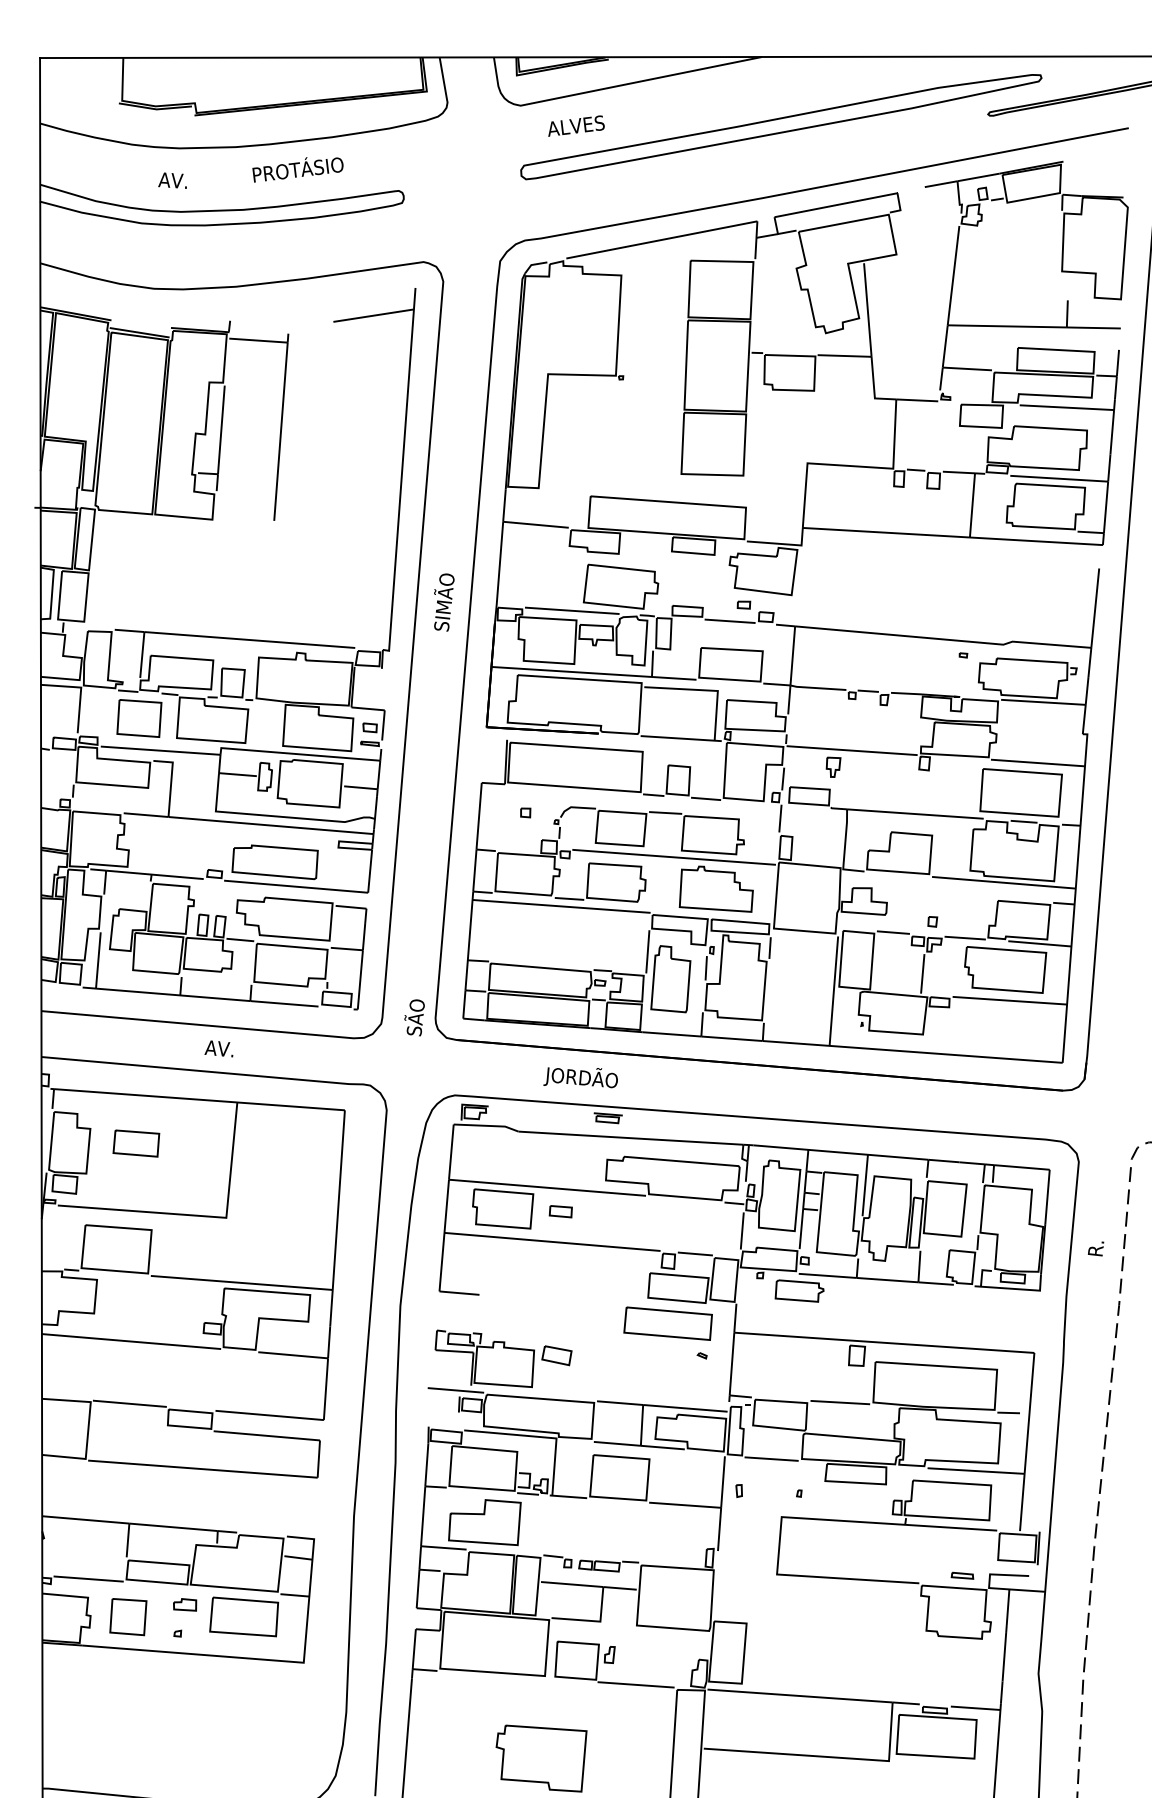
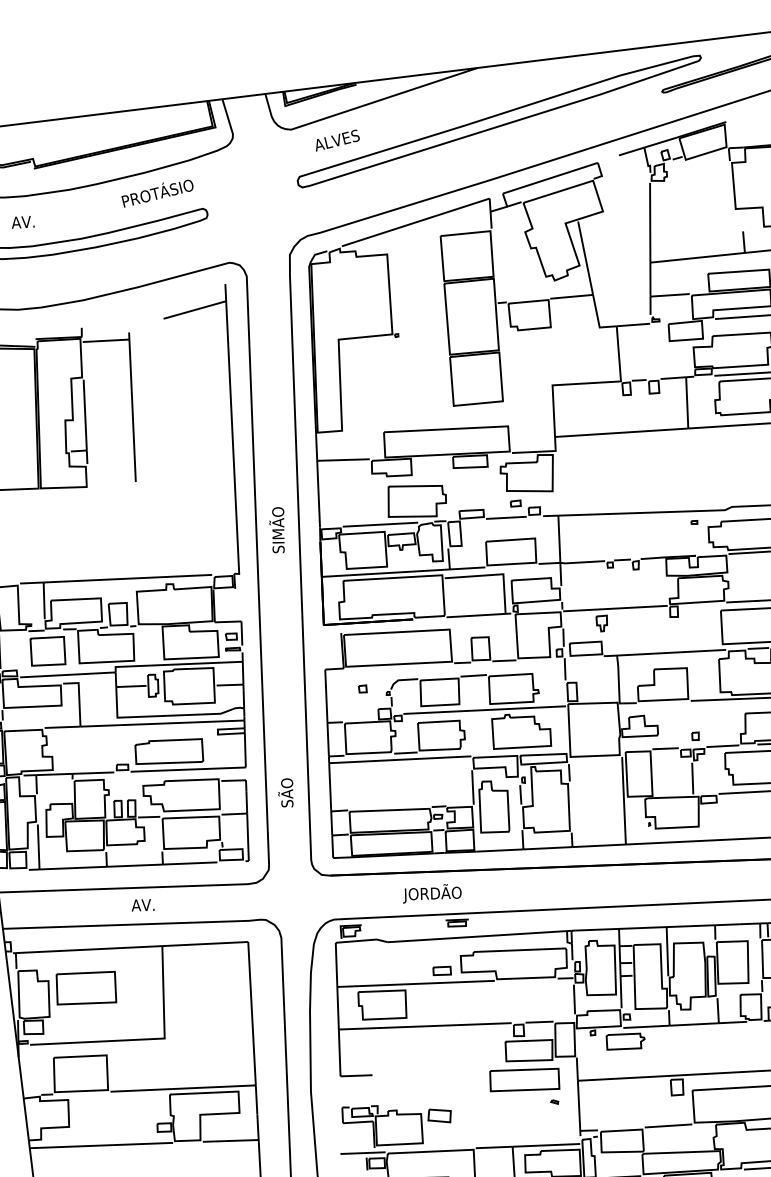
text: (297, 169) -> (157, 193), moved
text: (414, 1017) -> (286, 792), moved
part: (136, 1143) -> (86, 988), size x1.67
part: (560, 1211) -> (441, 970), moved

